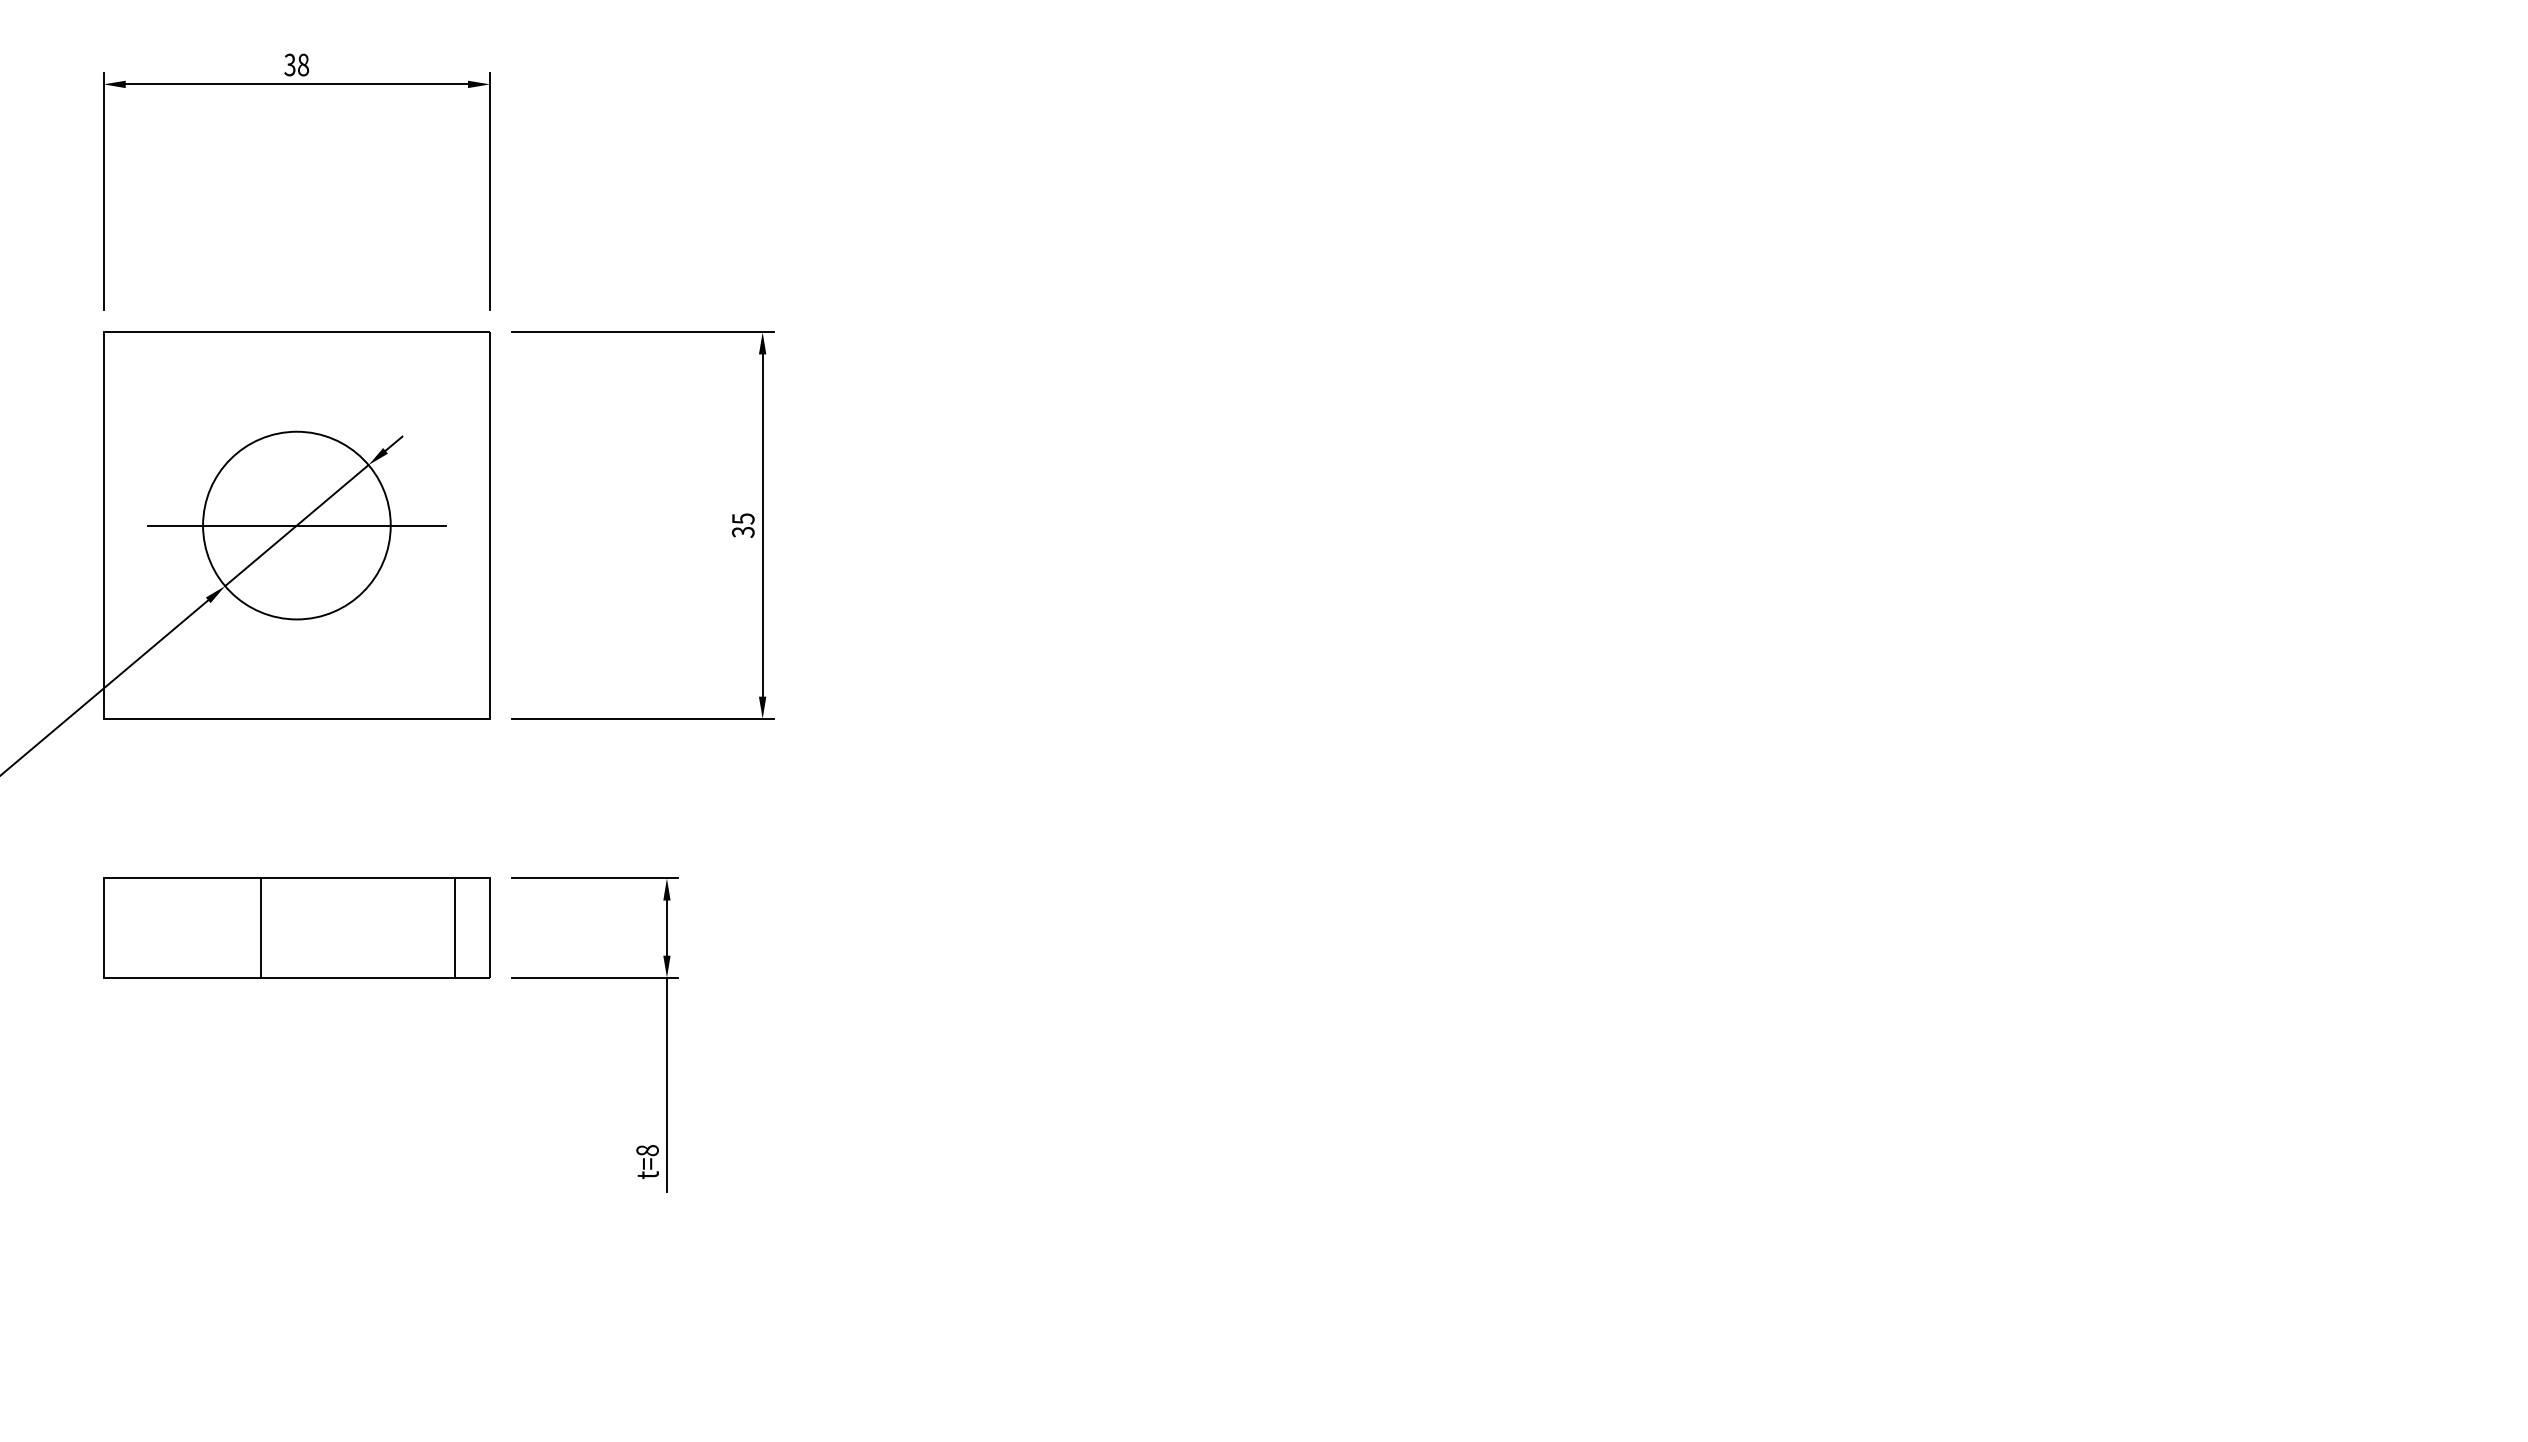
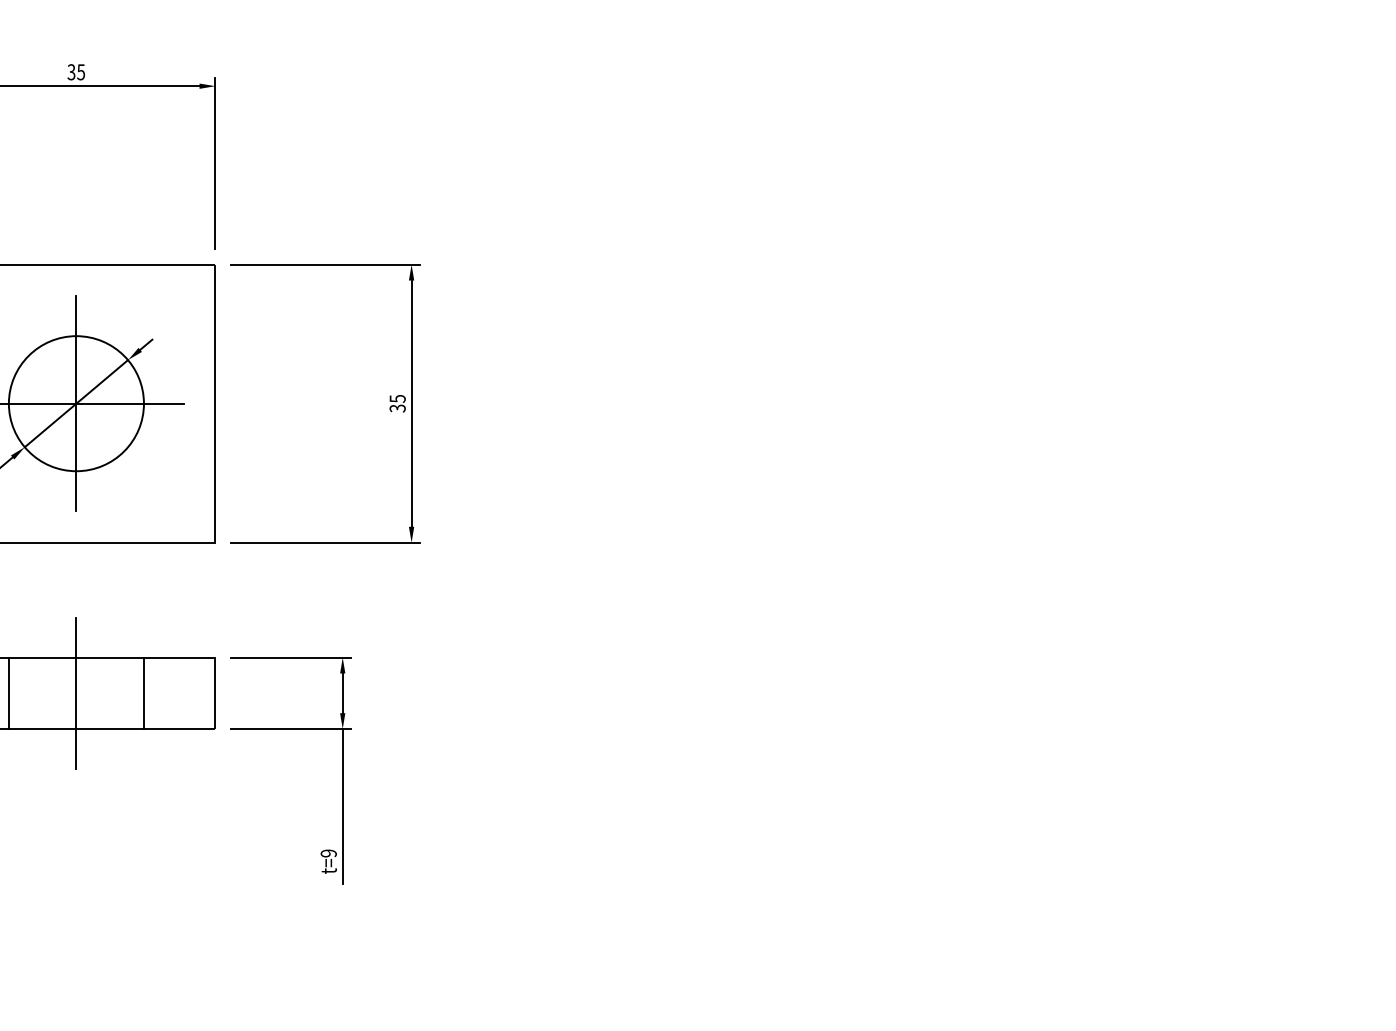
text: (303, 64) -> (81, 71), 38 -> 35
line: (296, 525) -> (76, 403), added
line: (261, 927) -> (9, 692), moved
line: (296, 927) -> (76, 692), added
line: (454, 927) -> (143, 692), moved
text: (647, 1150) -> (328, 853), t=8 -> t=9

